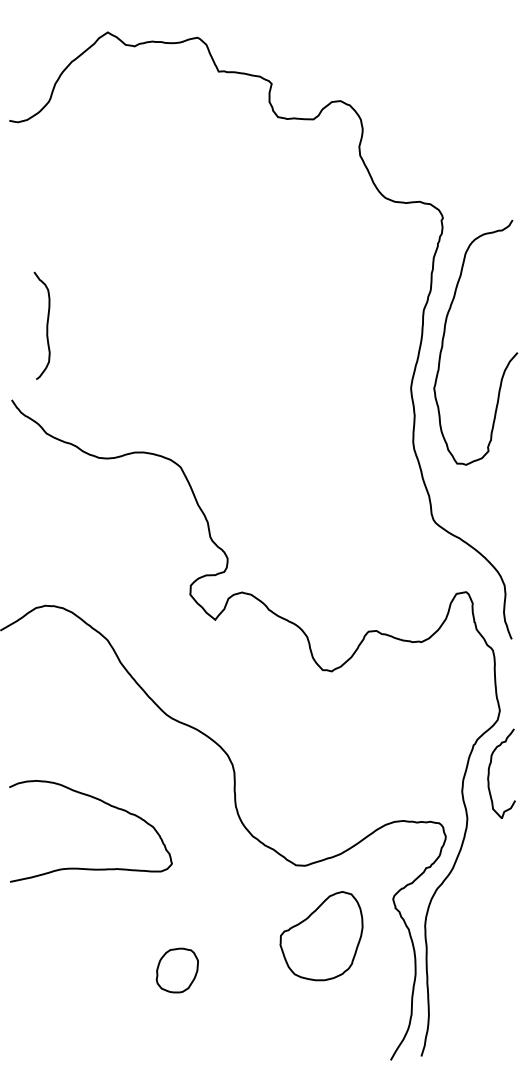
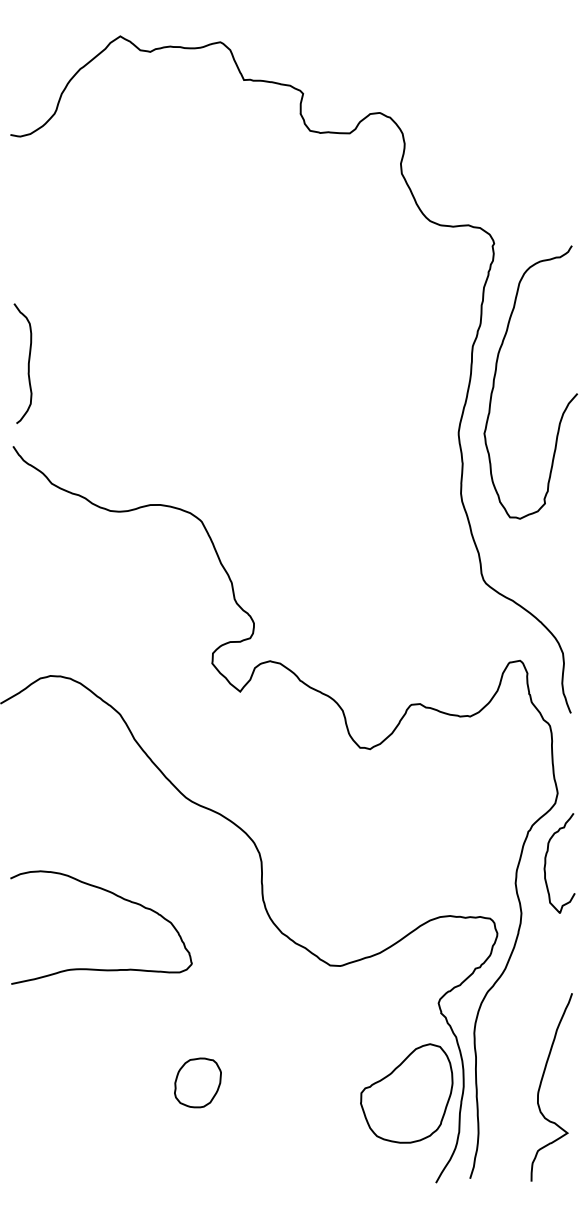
curve: (46, 326) -> (27, 364), moved
part: (321, 936) -> (406, 1093), moved
curve: (485, 972) -> (541, 1085), added

